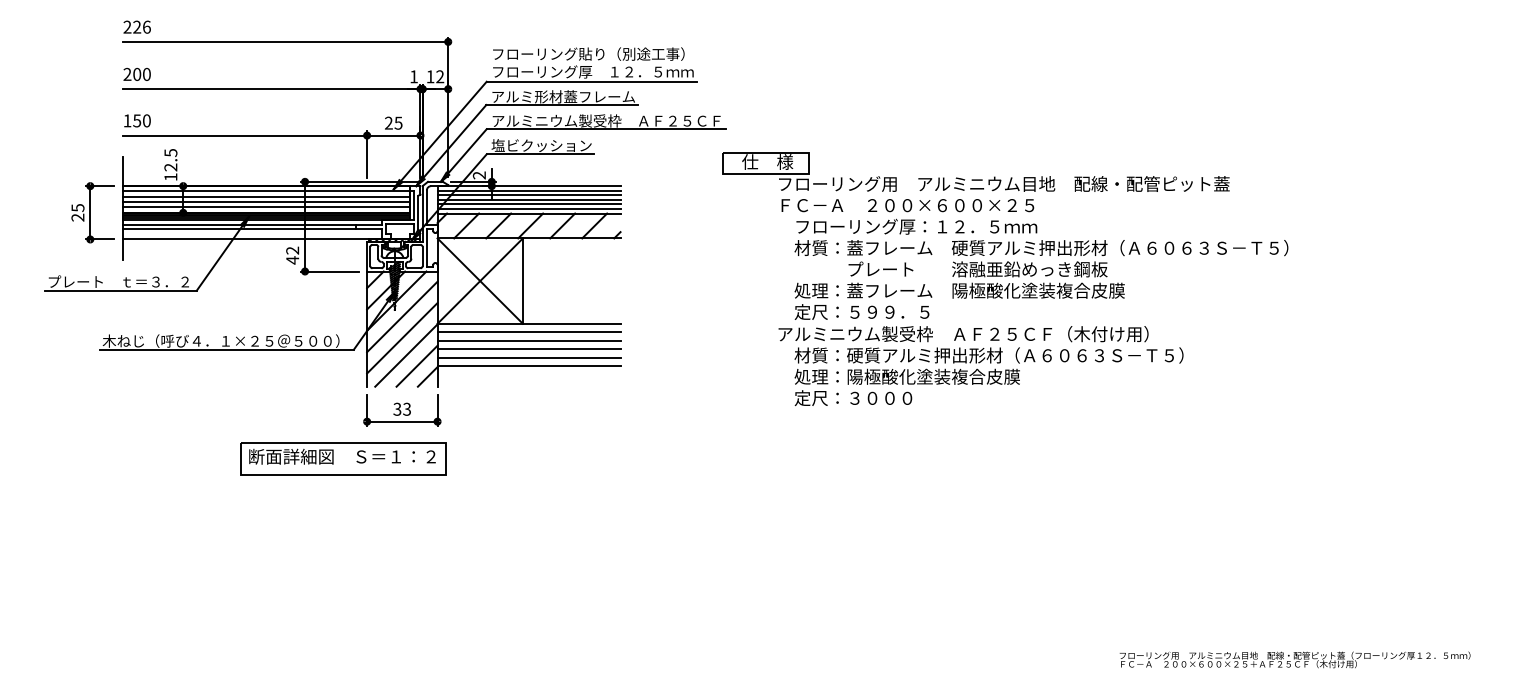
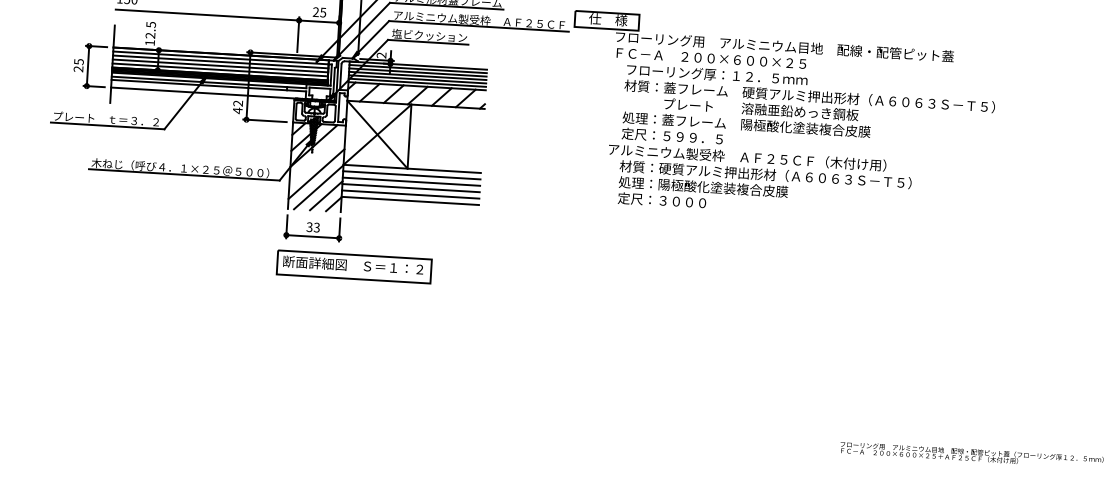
part: (1005, 278) -> (781, 117), moved
line: (402, 316) -> (317, 157), removed
part: (343, 458) -> (354, 266), moved

